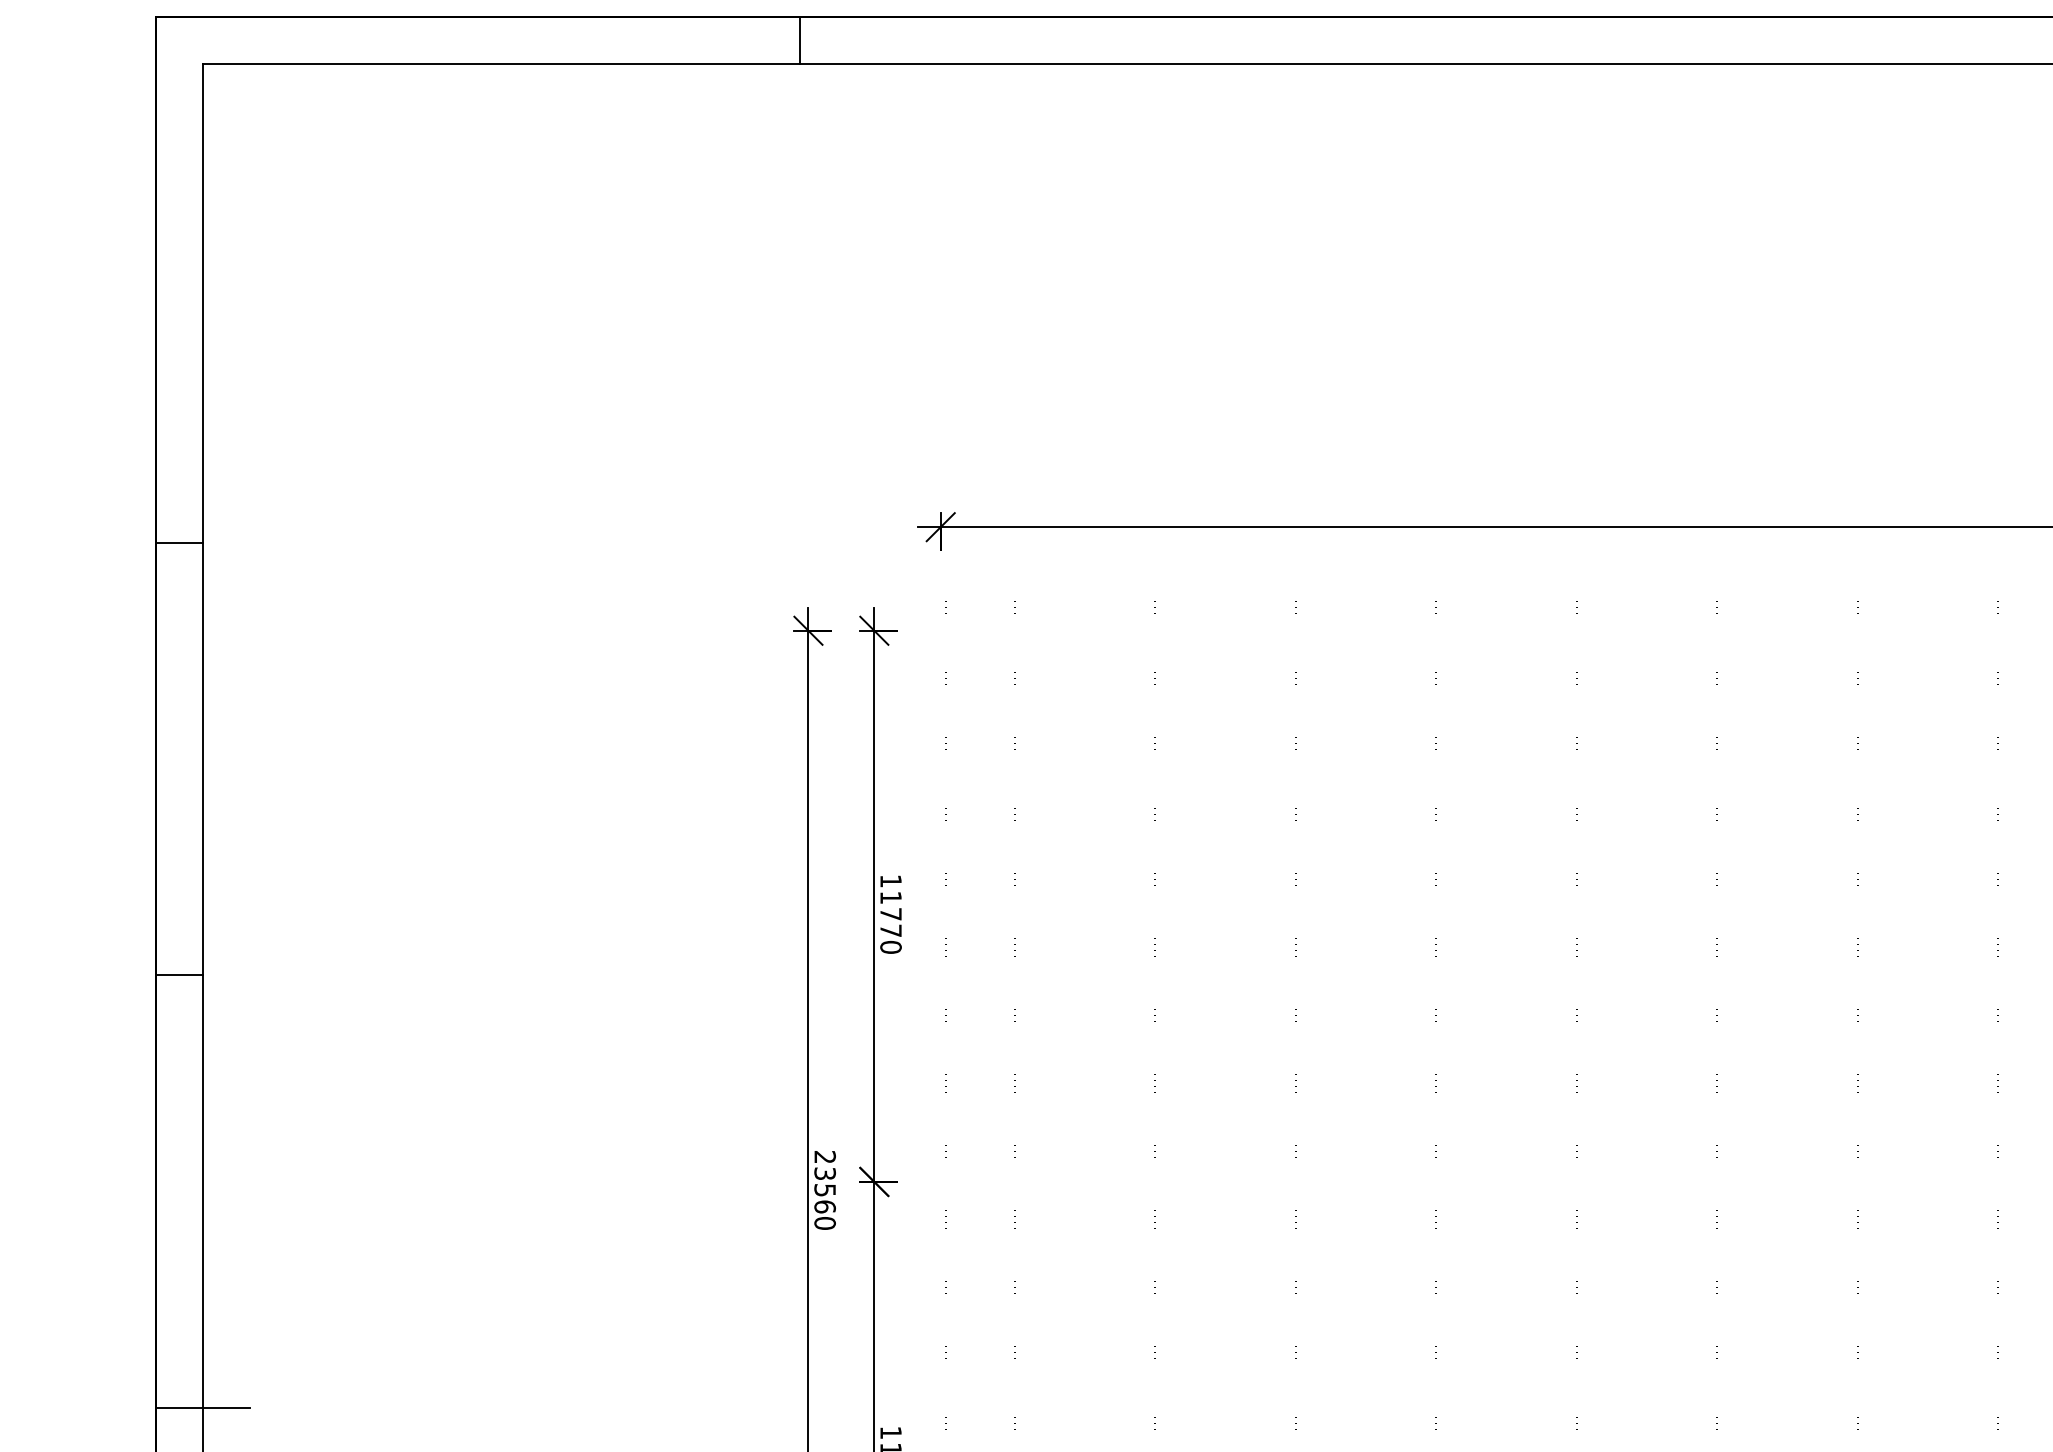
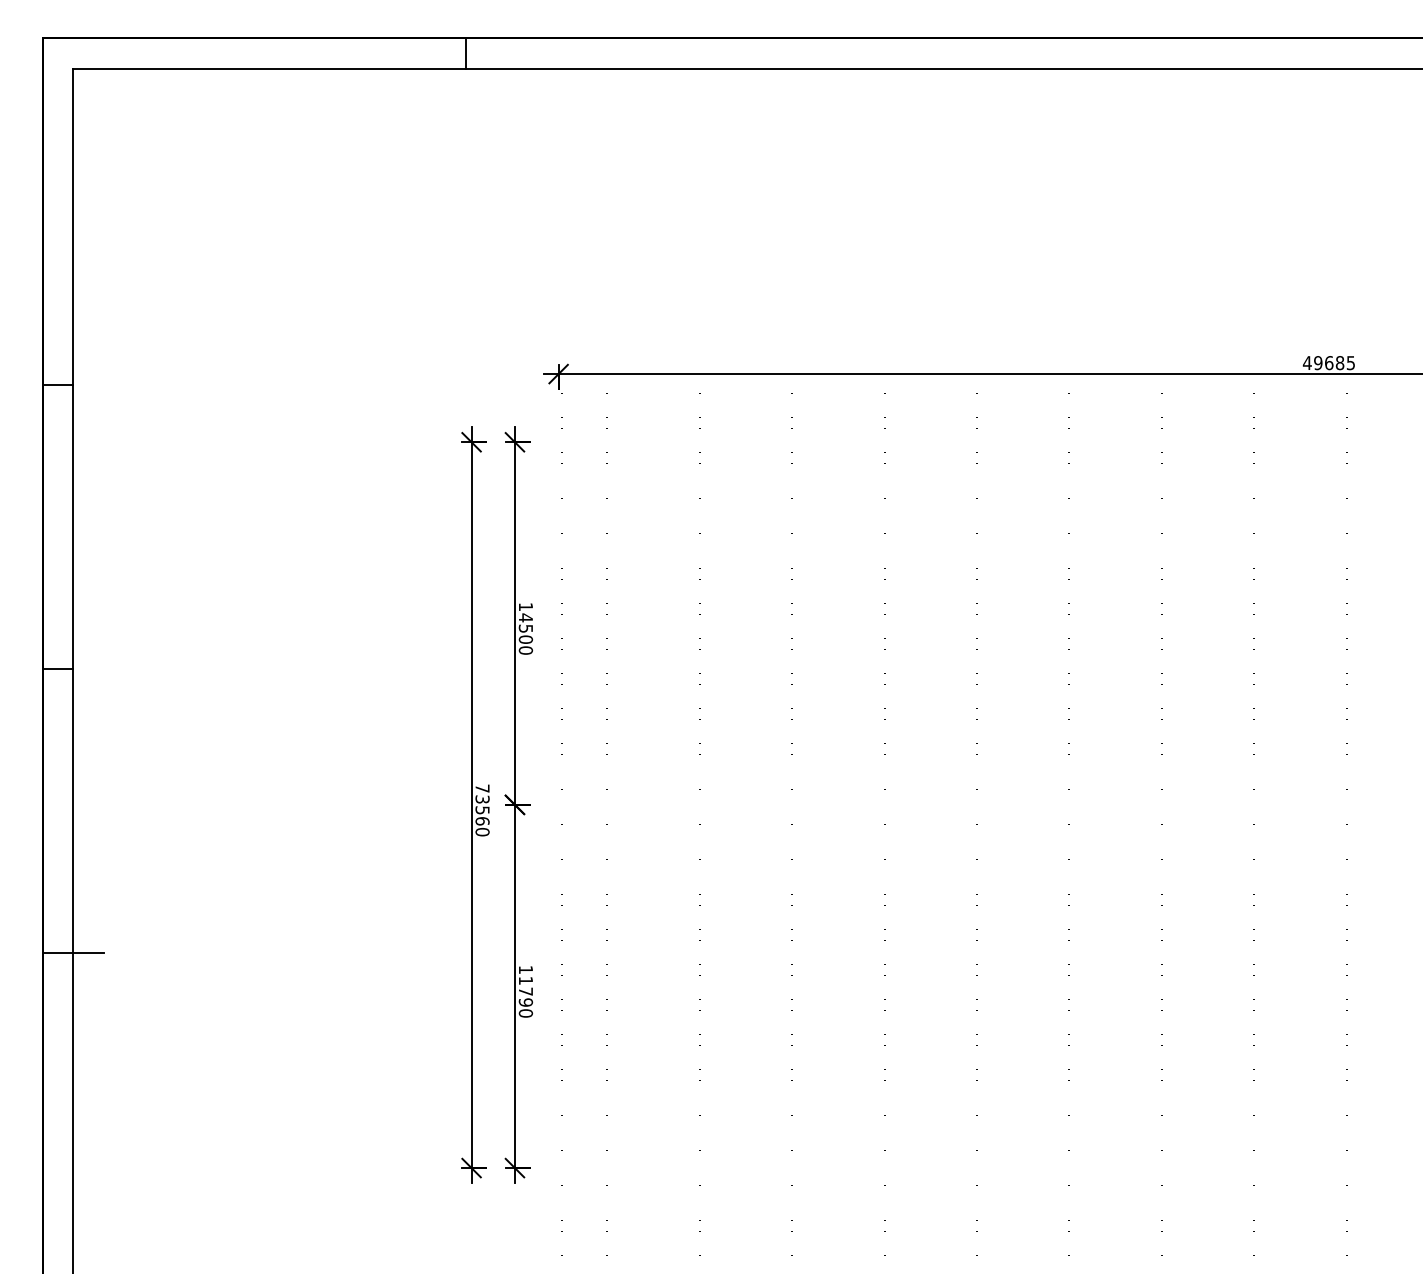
text: (890, 913) -> (525, 628), 11770 -> 14500
text: (825, 1157) -> (482, 788), 23560 -> 73560

